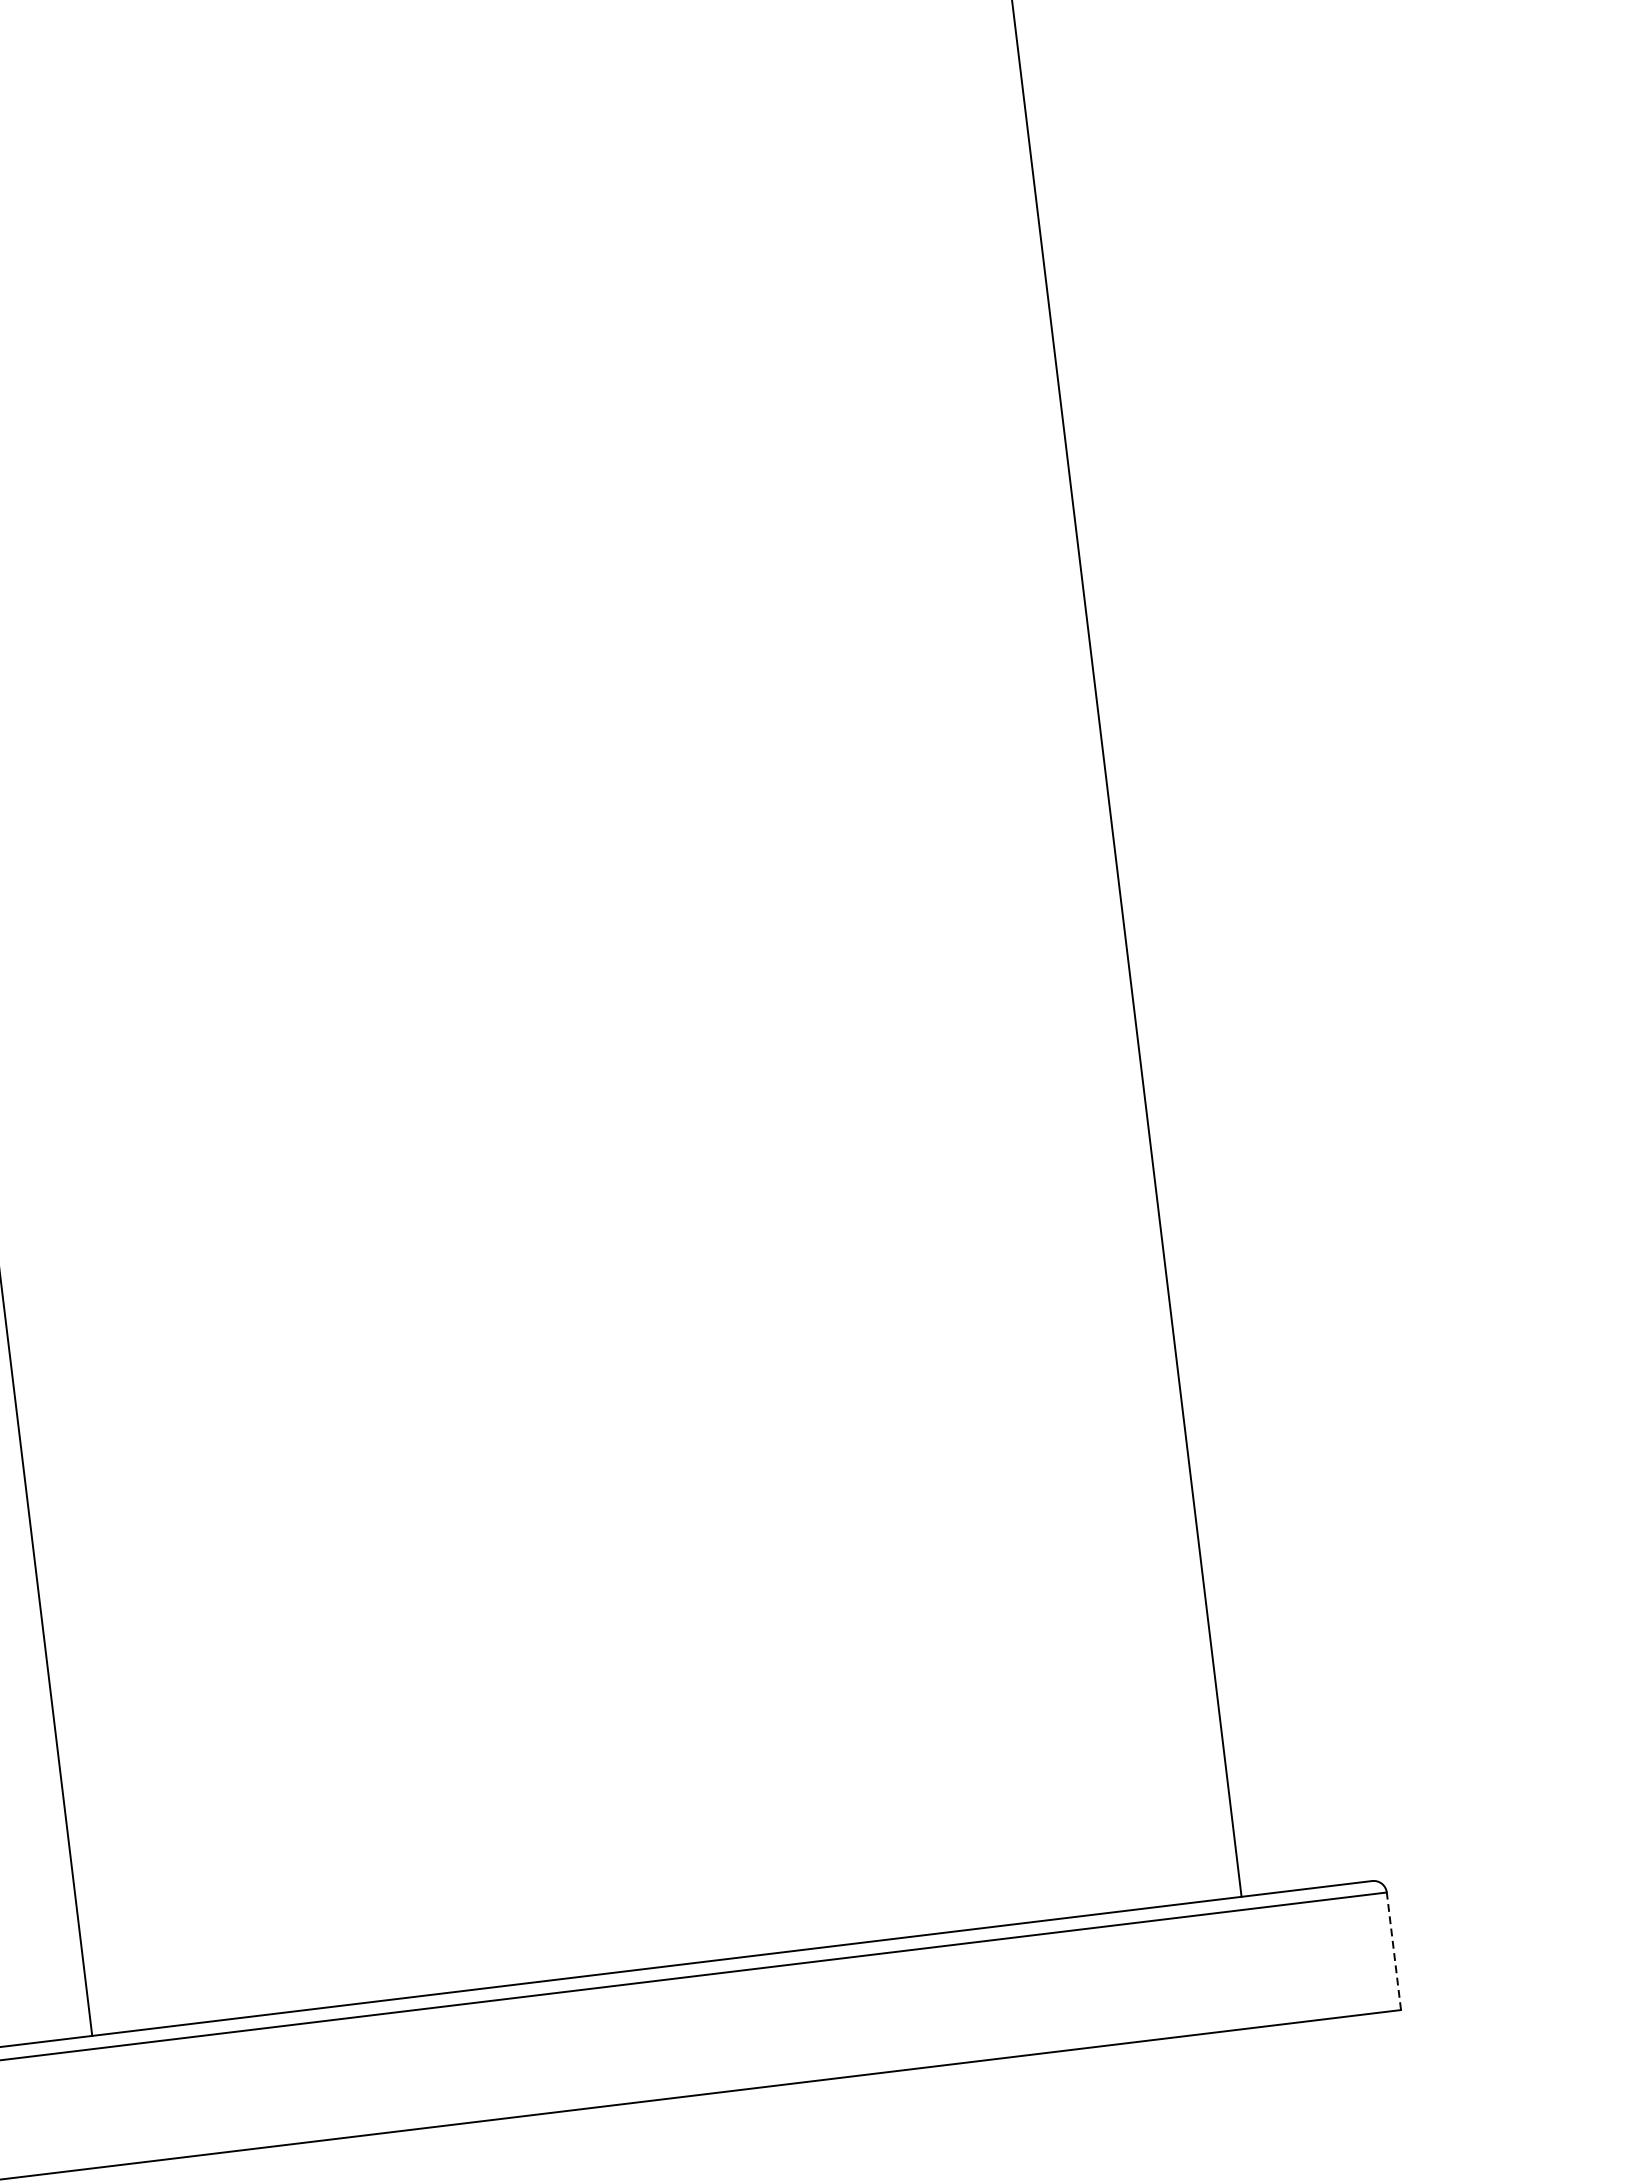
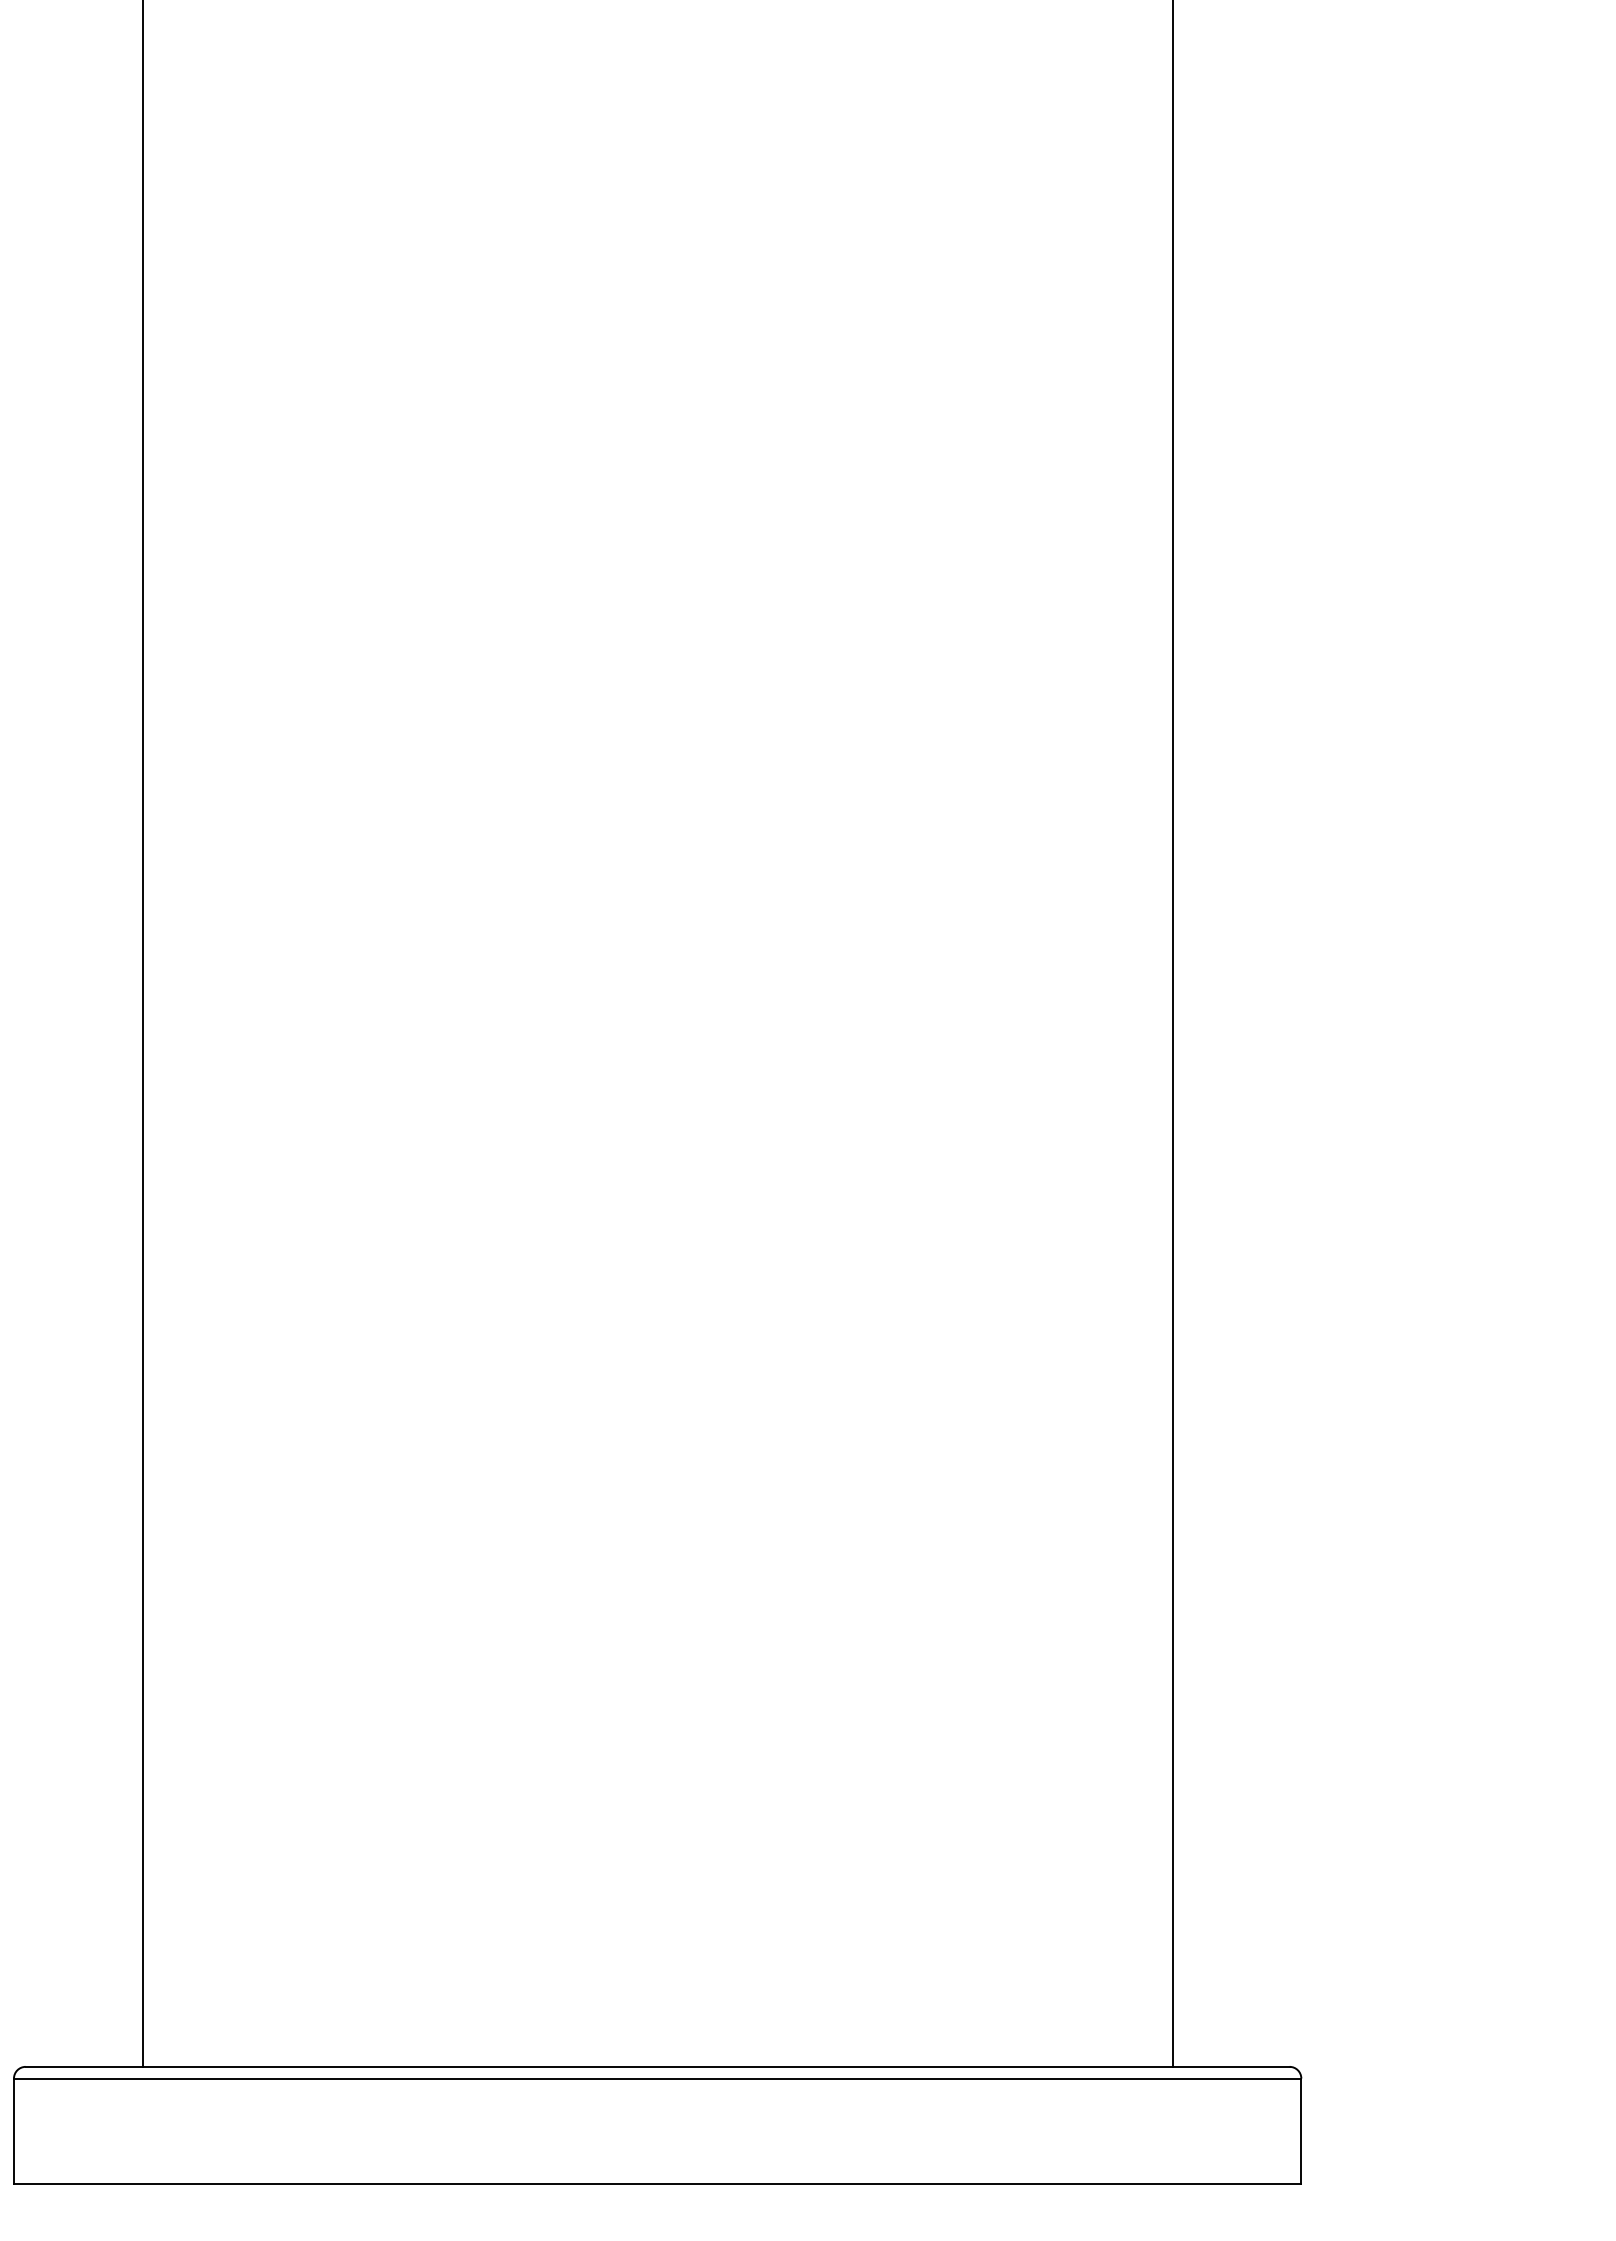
line: (1394, 1951) -> (1301, 2131), dashed -> solid

